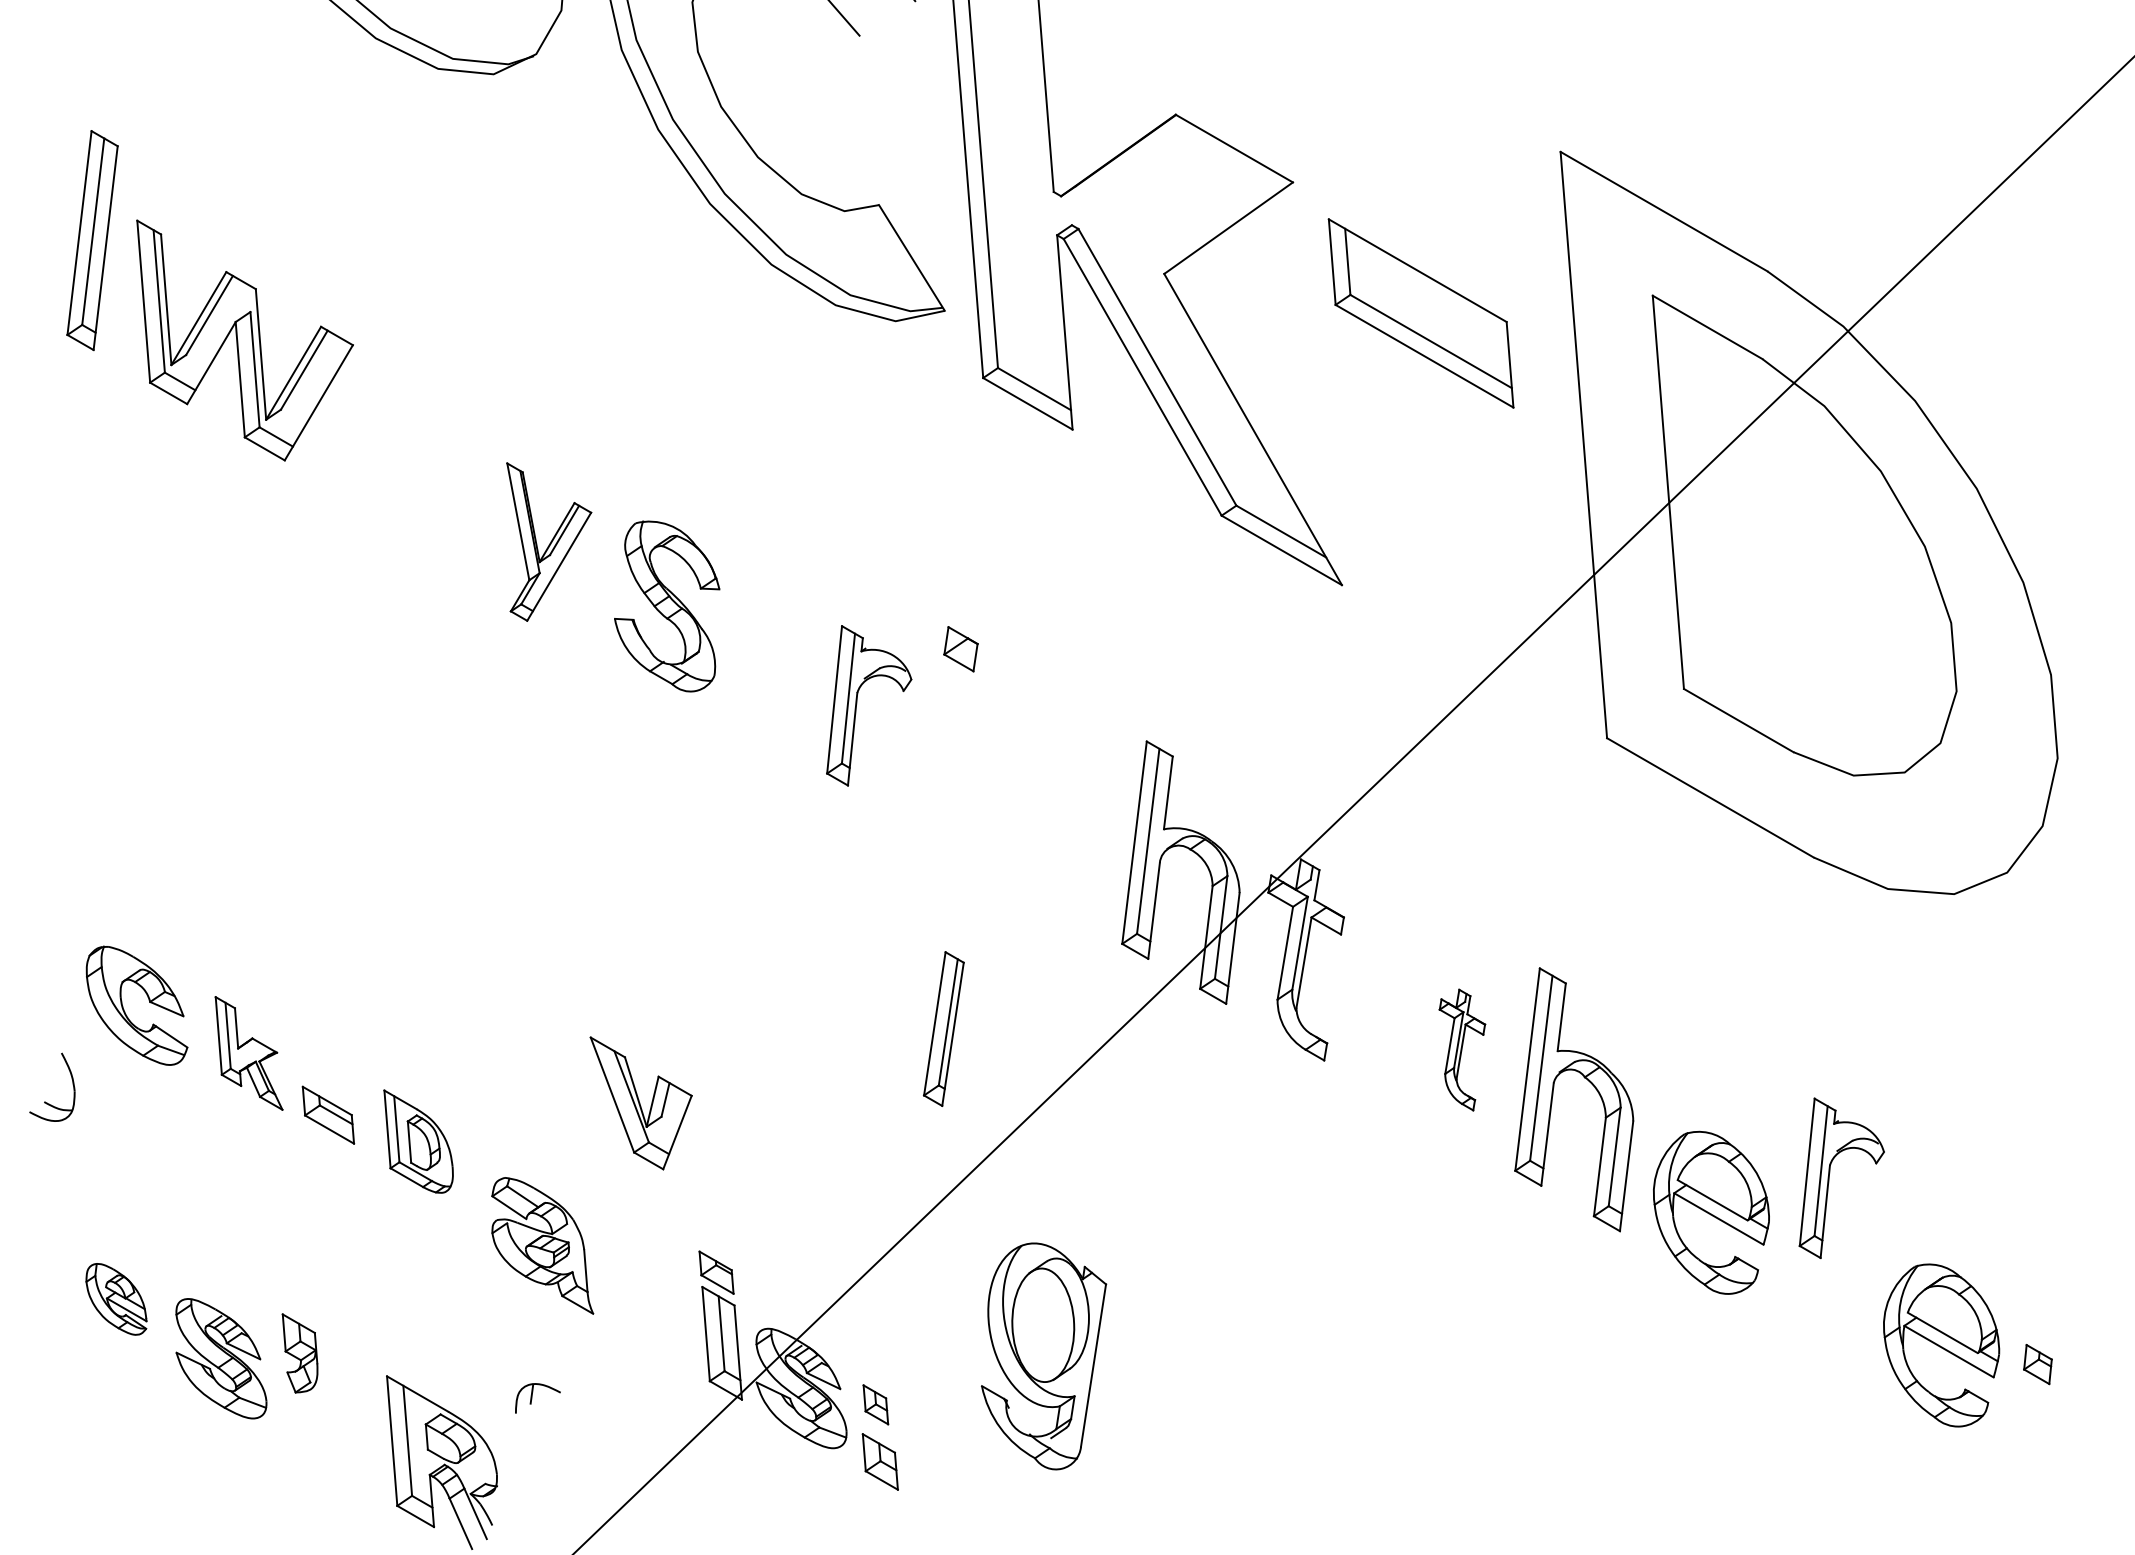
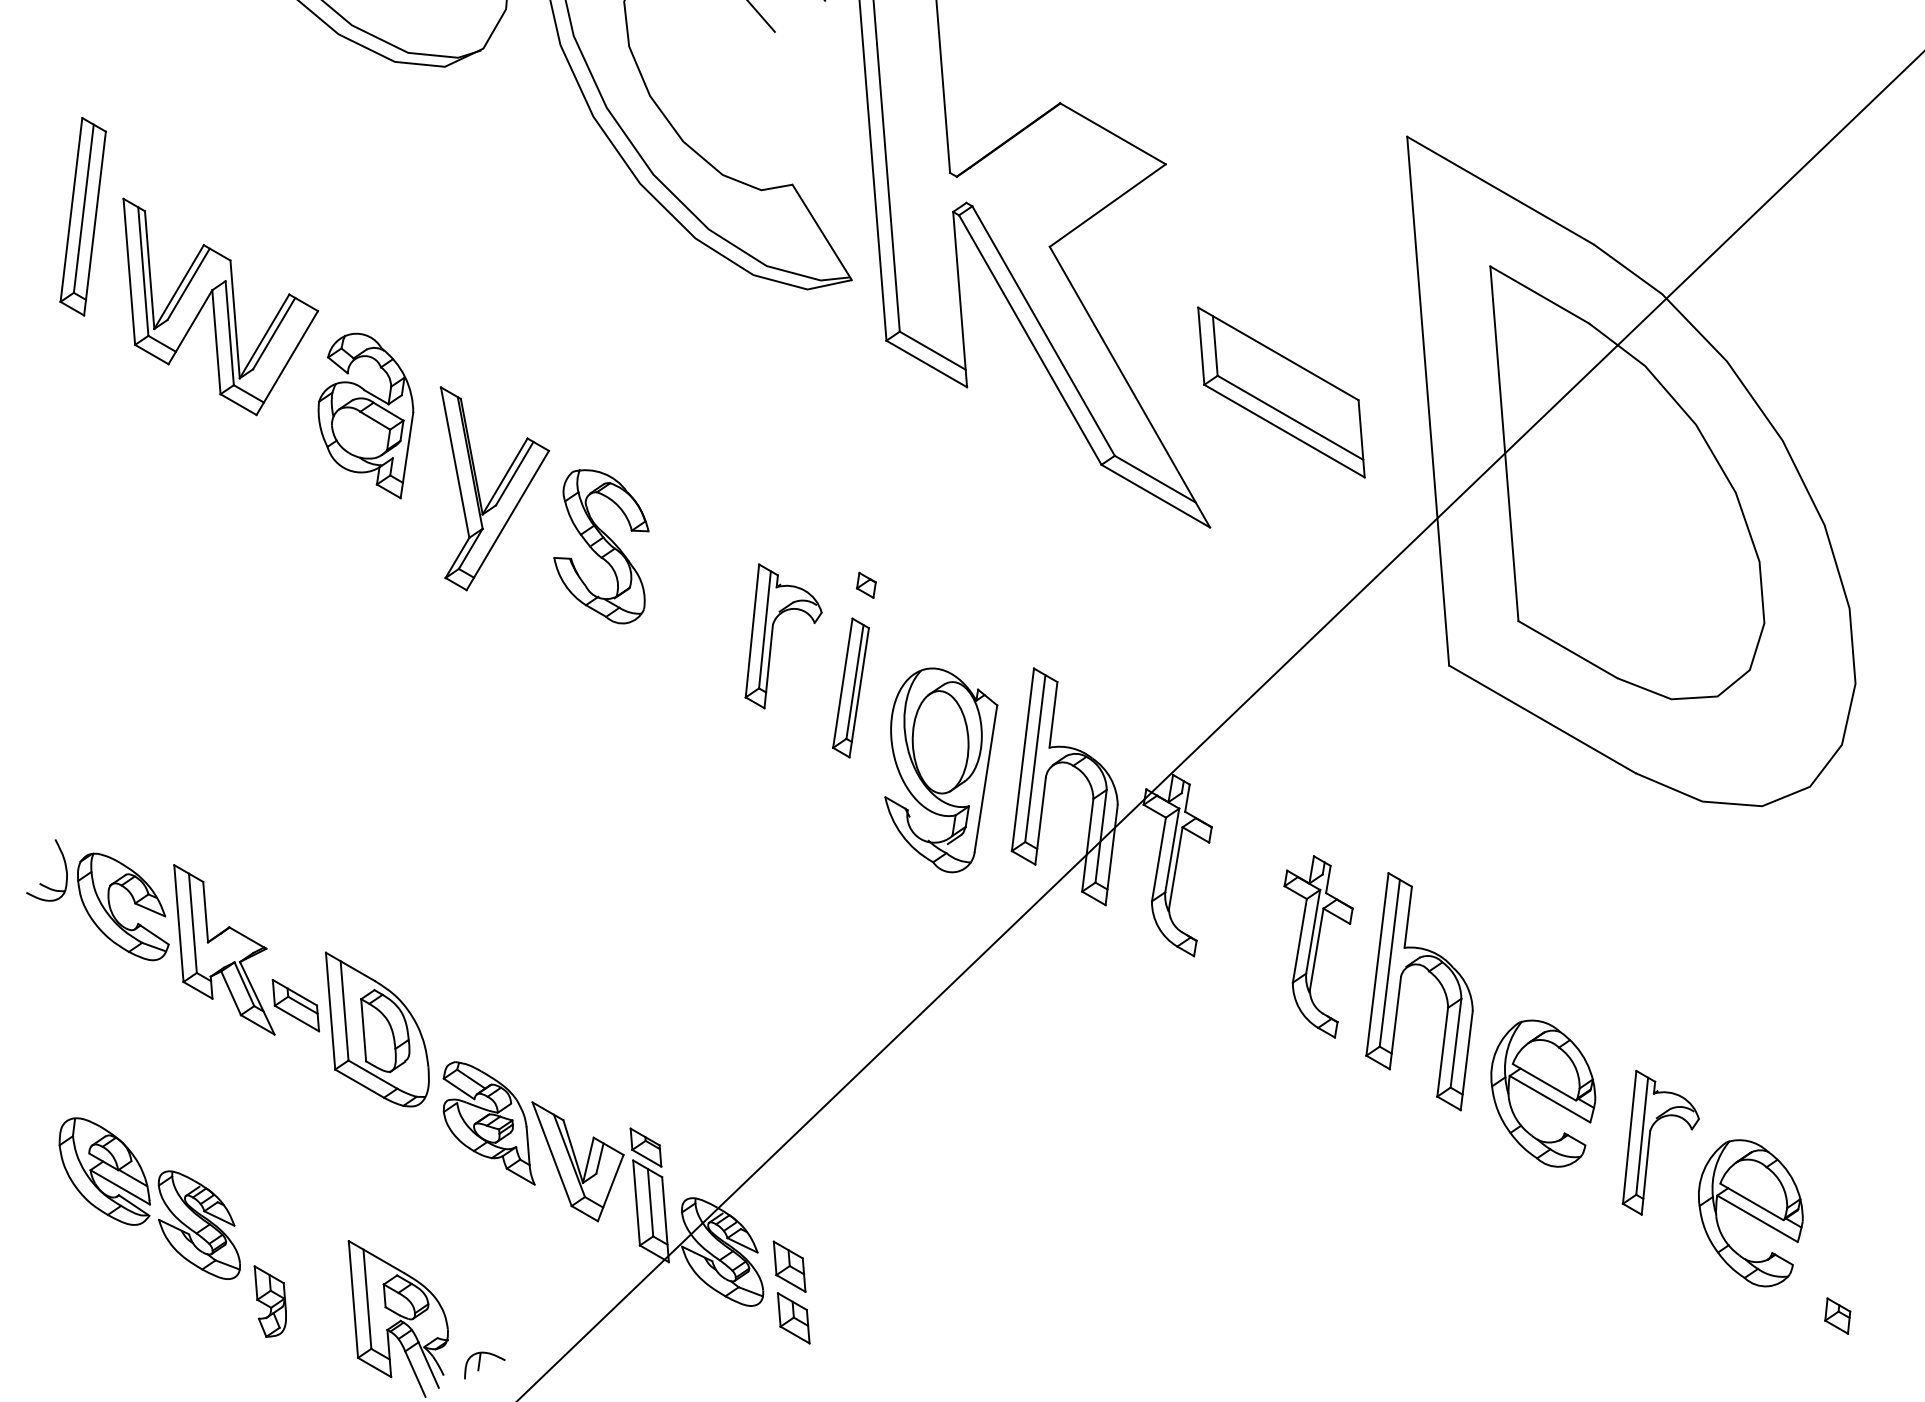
part: (1420, 313) -> (1280, 392), moved
part: (405, 461) -> (365, 415), added
part: (549, 541) -> (495, 488), size x1.43
part: (960, 649) -> (865, 585), size x0.62
part: (943, 1028) -> (850, 687), moved
part: (1462, 1049) -> (1318, 946), size x1.67
part: (248, 1053) -> (223, 949), size x1.67
part: (45, 1101) -> (40, 883), moved
part: (640, 1103) -> (577, 1161), moved
part: (418, 1141) -> (377, 1029), size x1.67
part: (1830, 1173) -> (1650, 1138), moved
part: (116, 1299) -> (104, 1171), size x1.67
part: (299, 1353) -> (269, 1301), moved
part: (1044, 1356) -> (941, 770), moved
part: (2037, 1364) -> (1837, 1316), moved
part: (537, 1398) -> (484, 1365), moved
part: (875, 1404) -> (789, 1266), size x1.43

